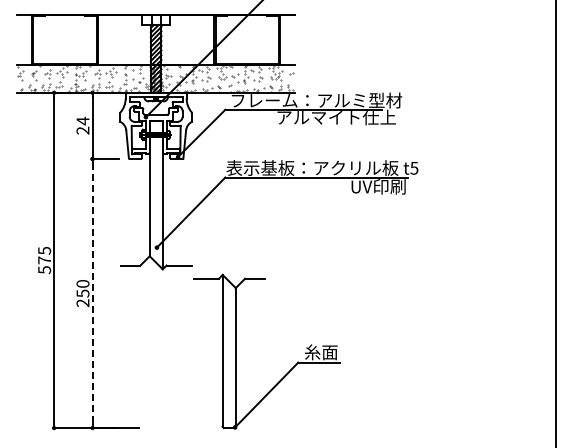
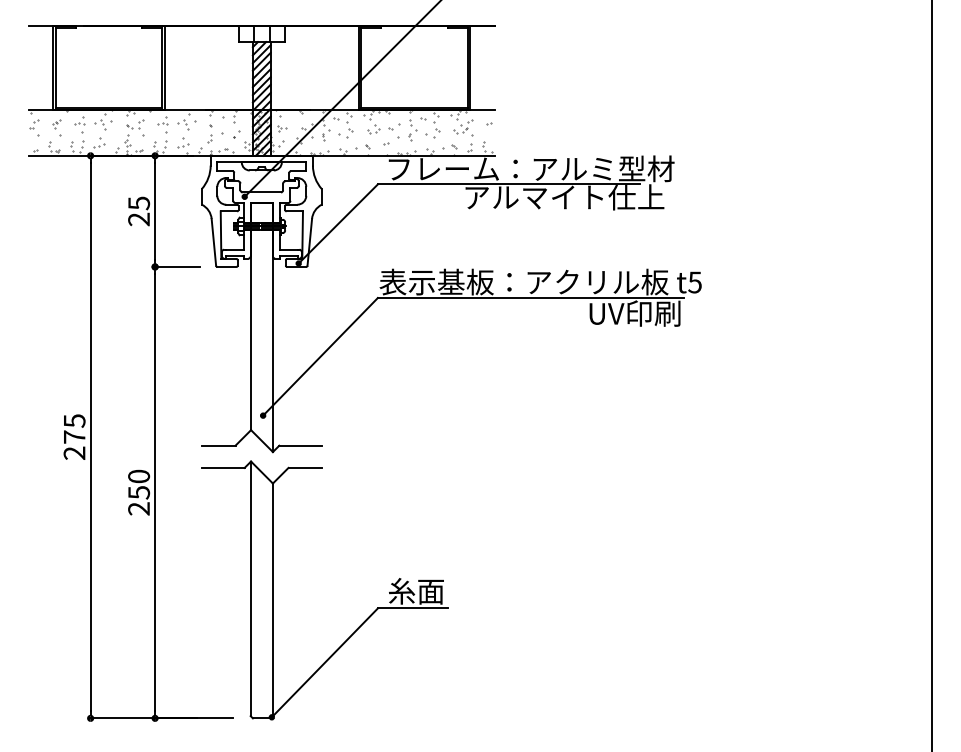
text: (82, 120) -> (138, 202), 24 -> 25
text: (44, 270) -> (74, 454), 575 -> 275
line: (92, 294) -> (155, 494), dashed -> solid
part: (287, 372) -> (359, 625), moved

